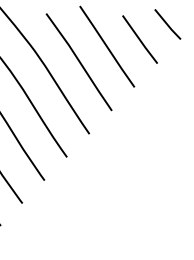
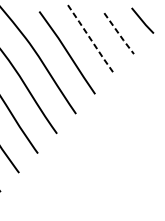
line: (140, 40) -> (119, 34), solid -> dashed
line: (107, 47) -> (91, 40), solid -> dashed

